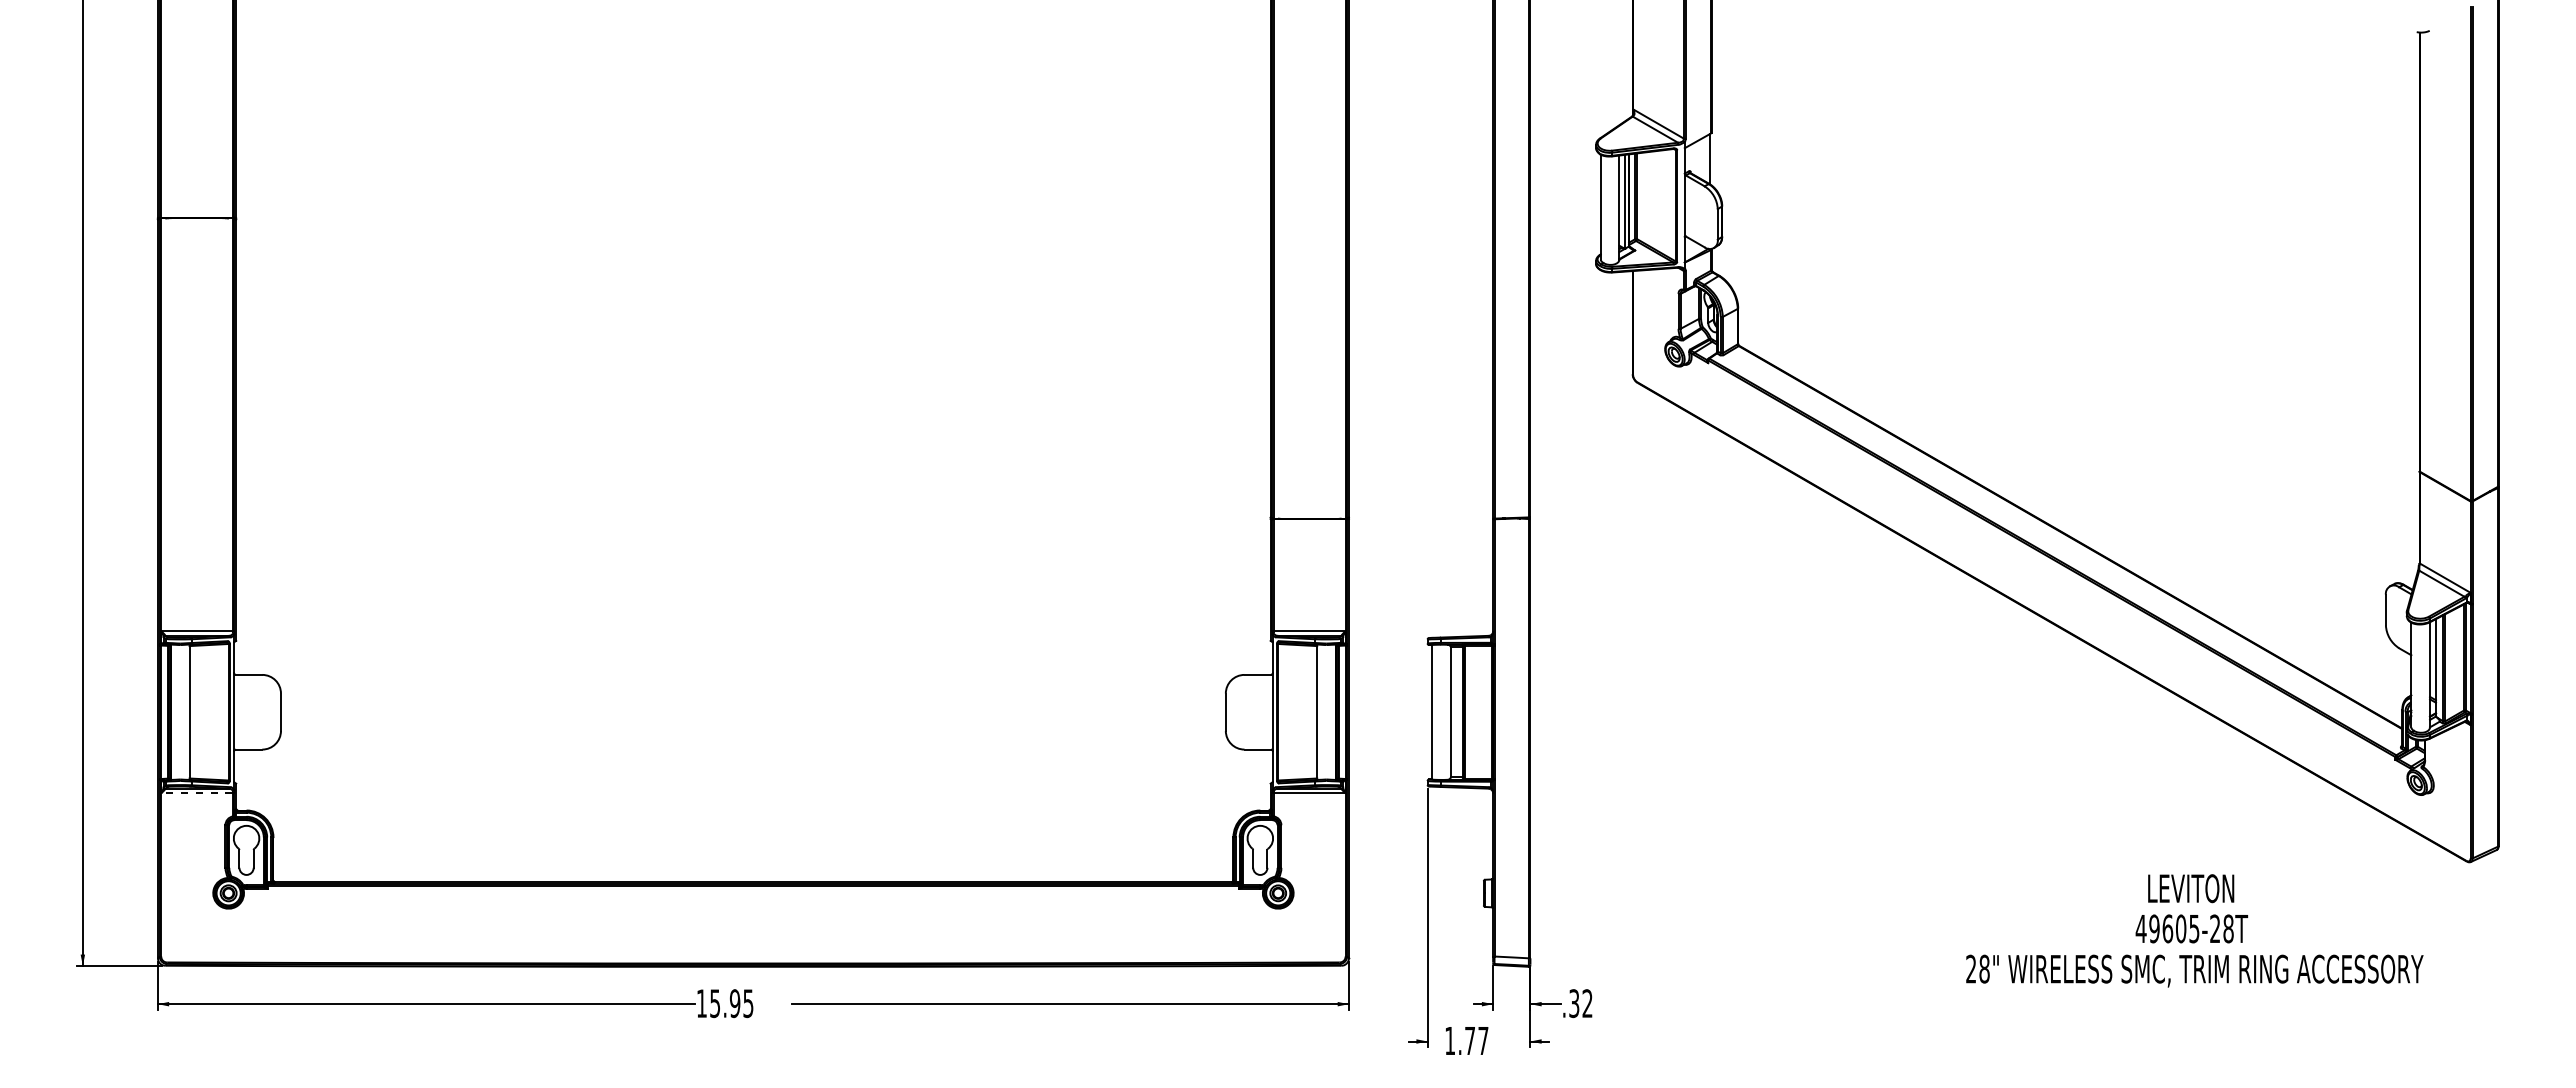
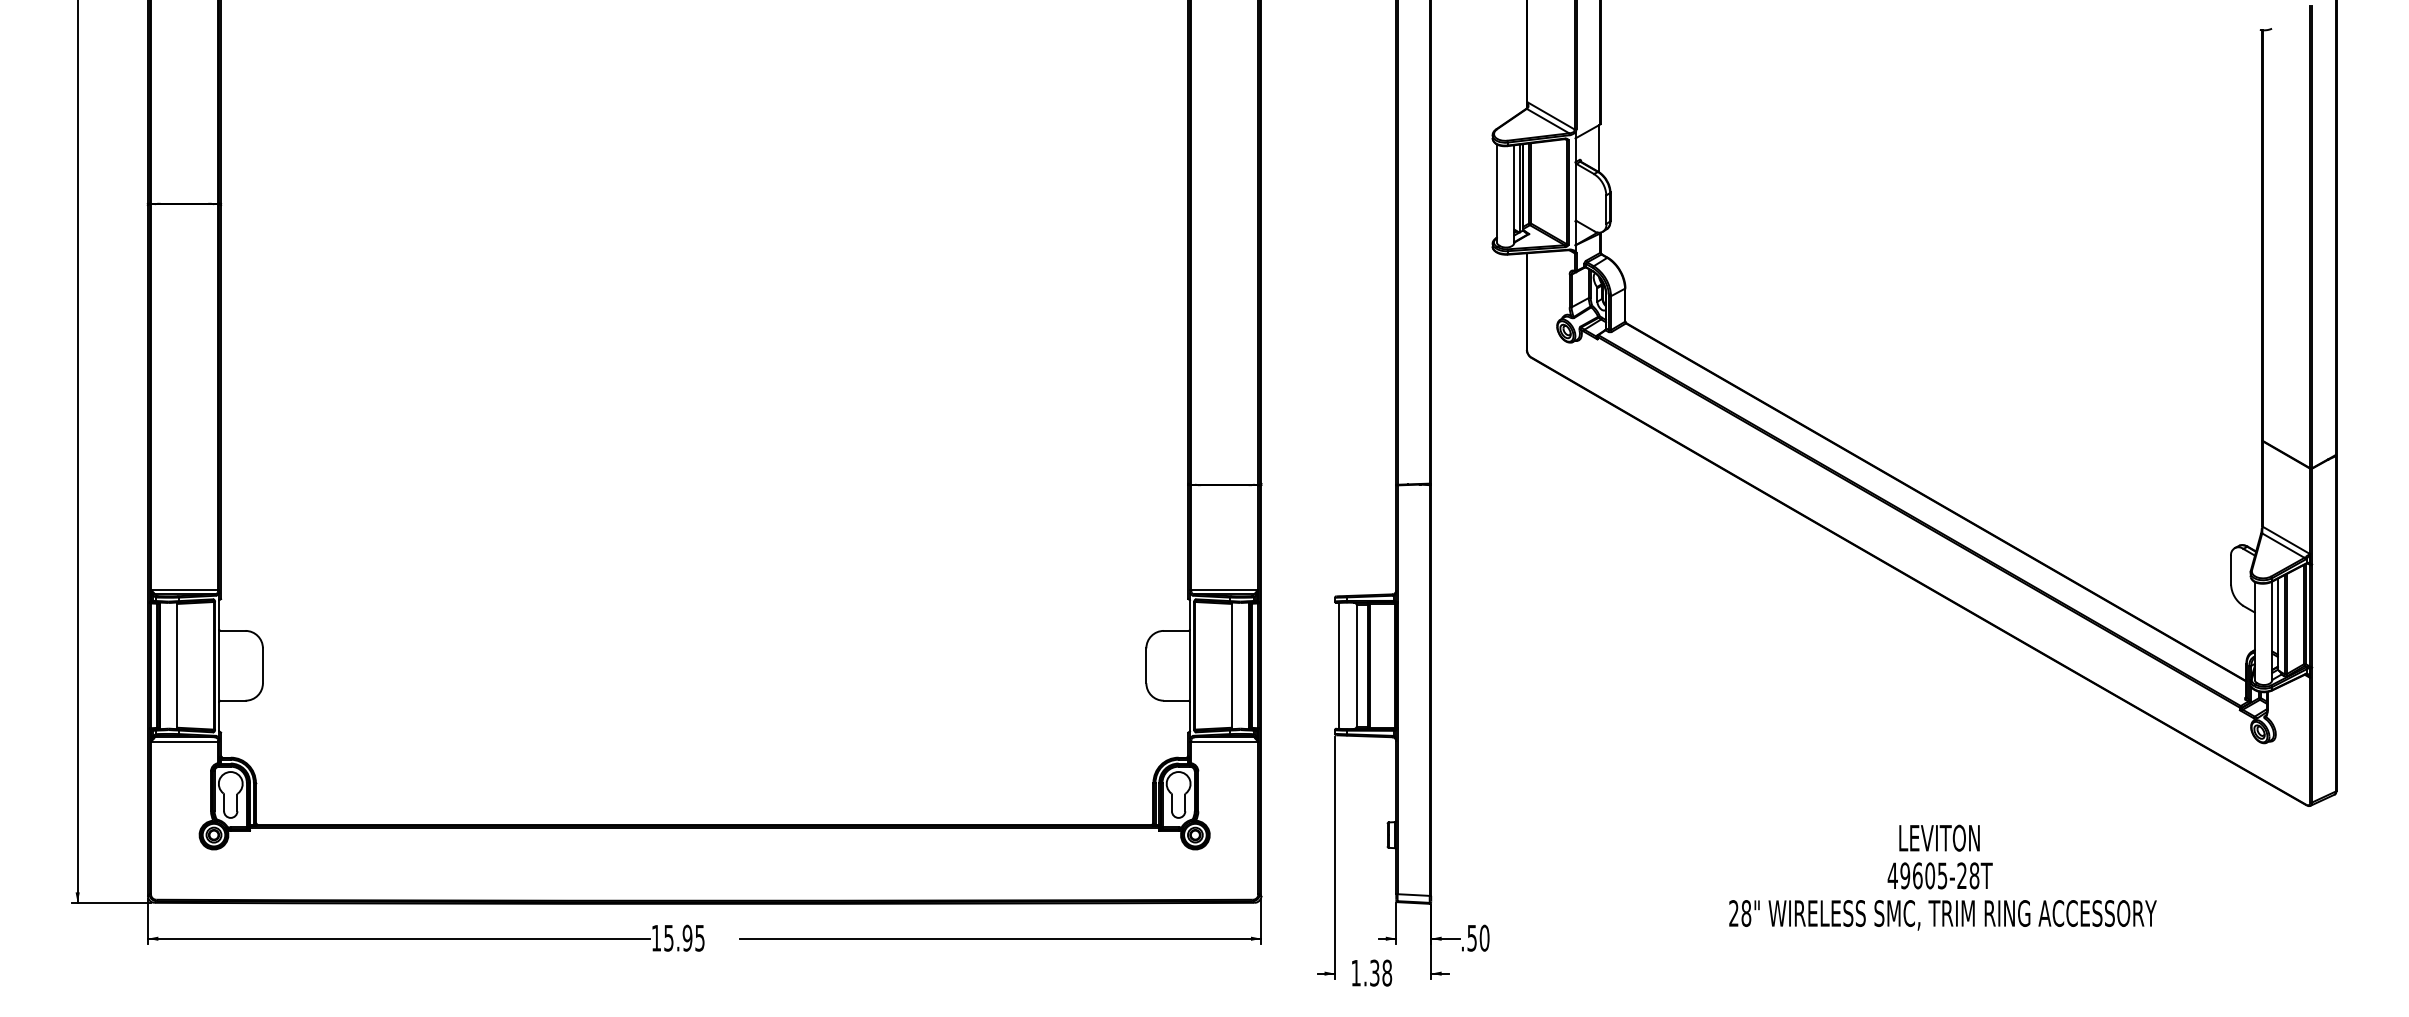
line: (197, 793) -> (184, 741), dashed -> solid
text: (2194, 930) -> (1942, 877), moved
text: (1580, 1003) -> (1477, 938), .32 -> .50
text: (1476, 1040) -> (1380, 972), 1.77 -> 1.38

